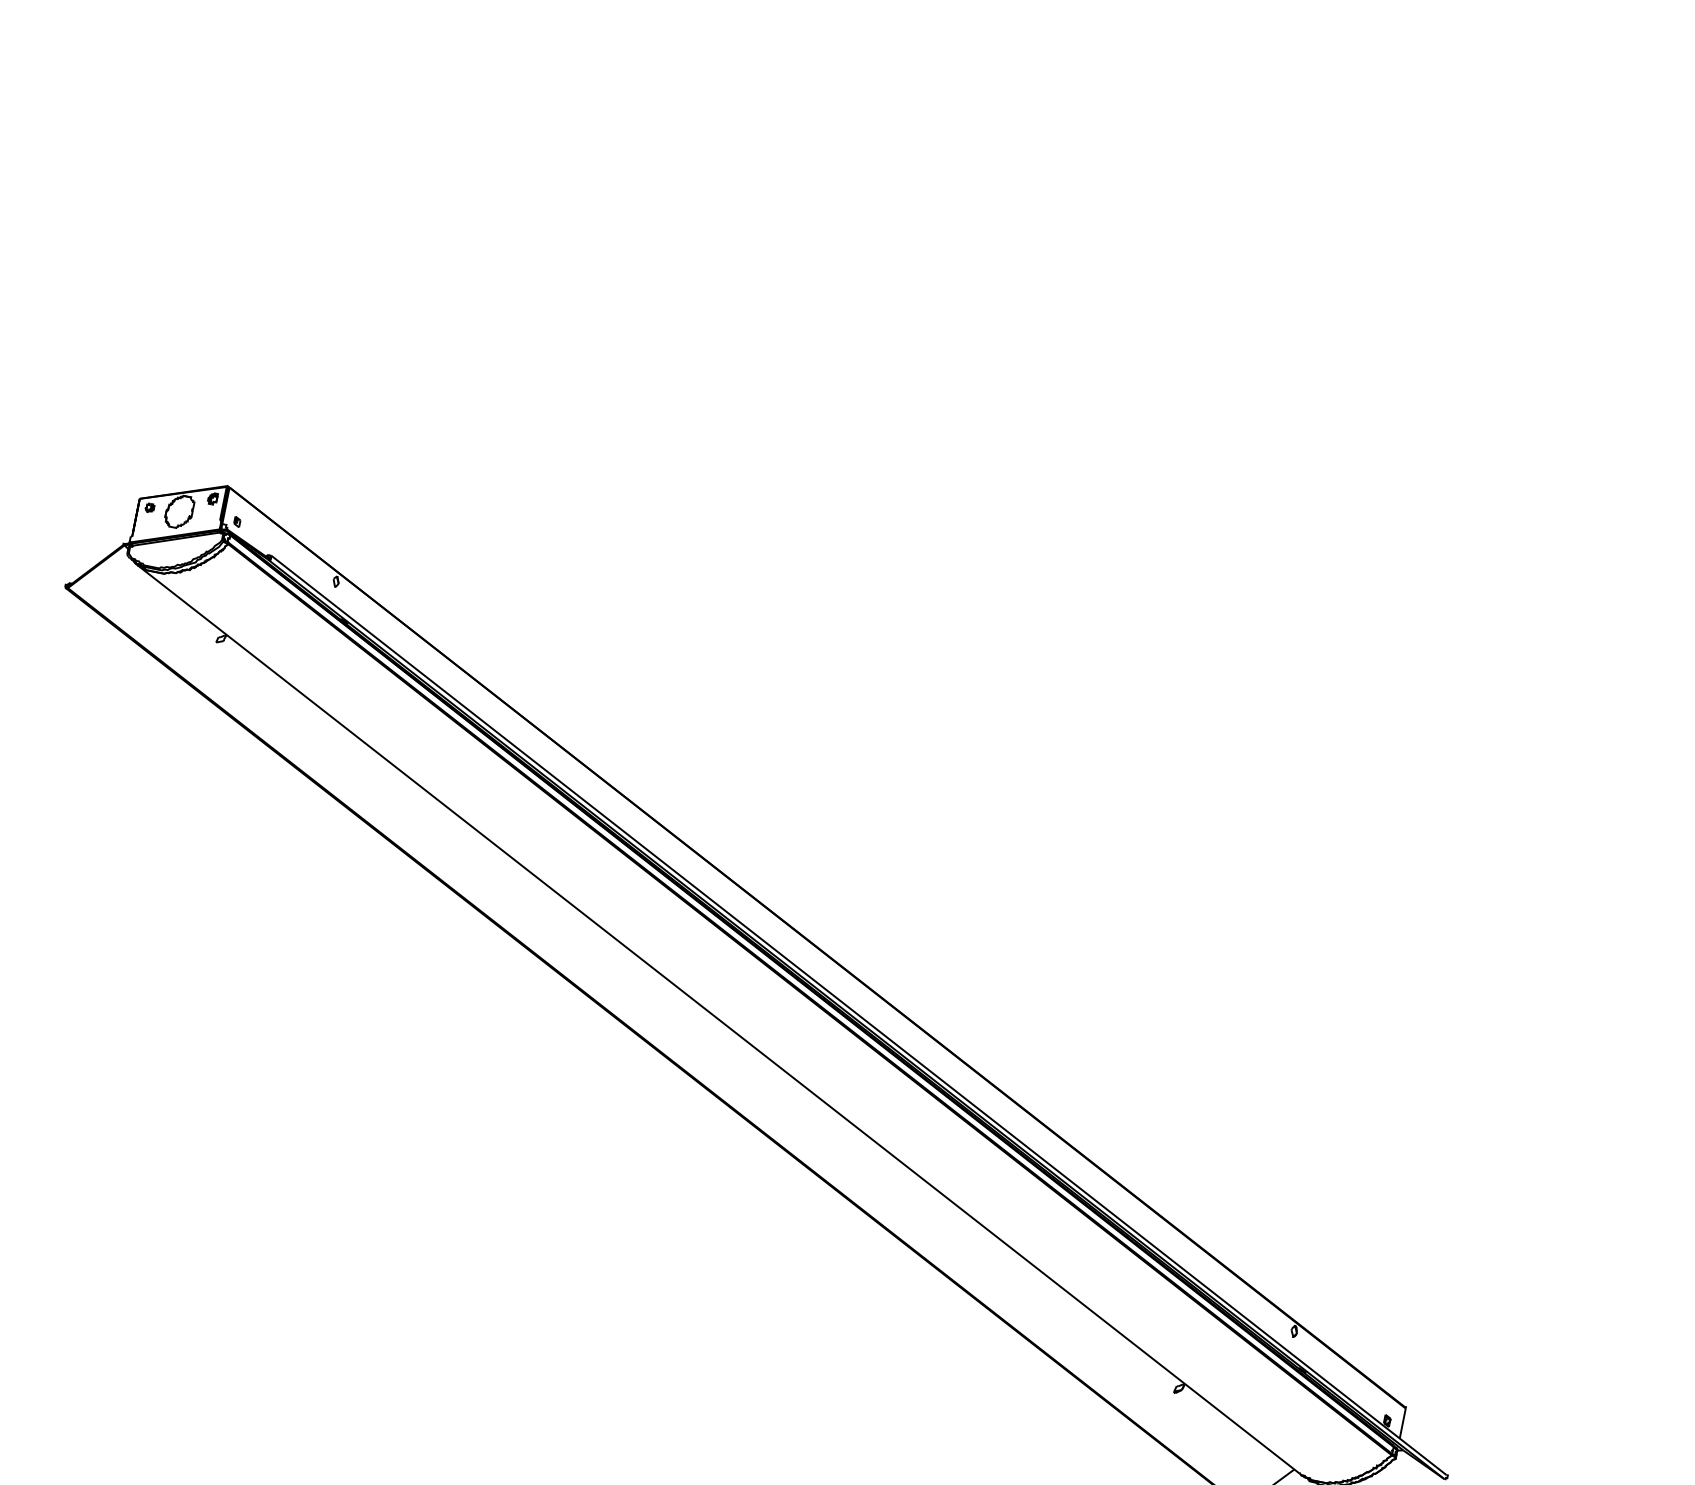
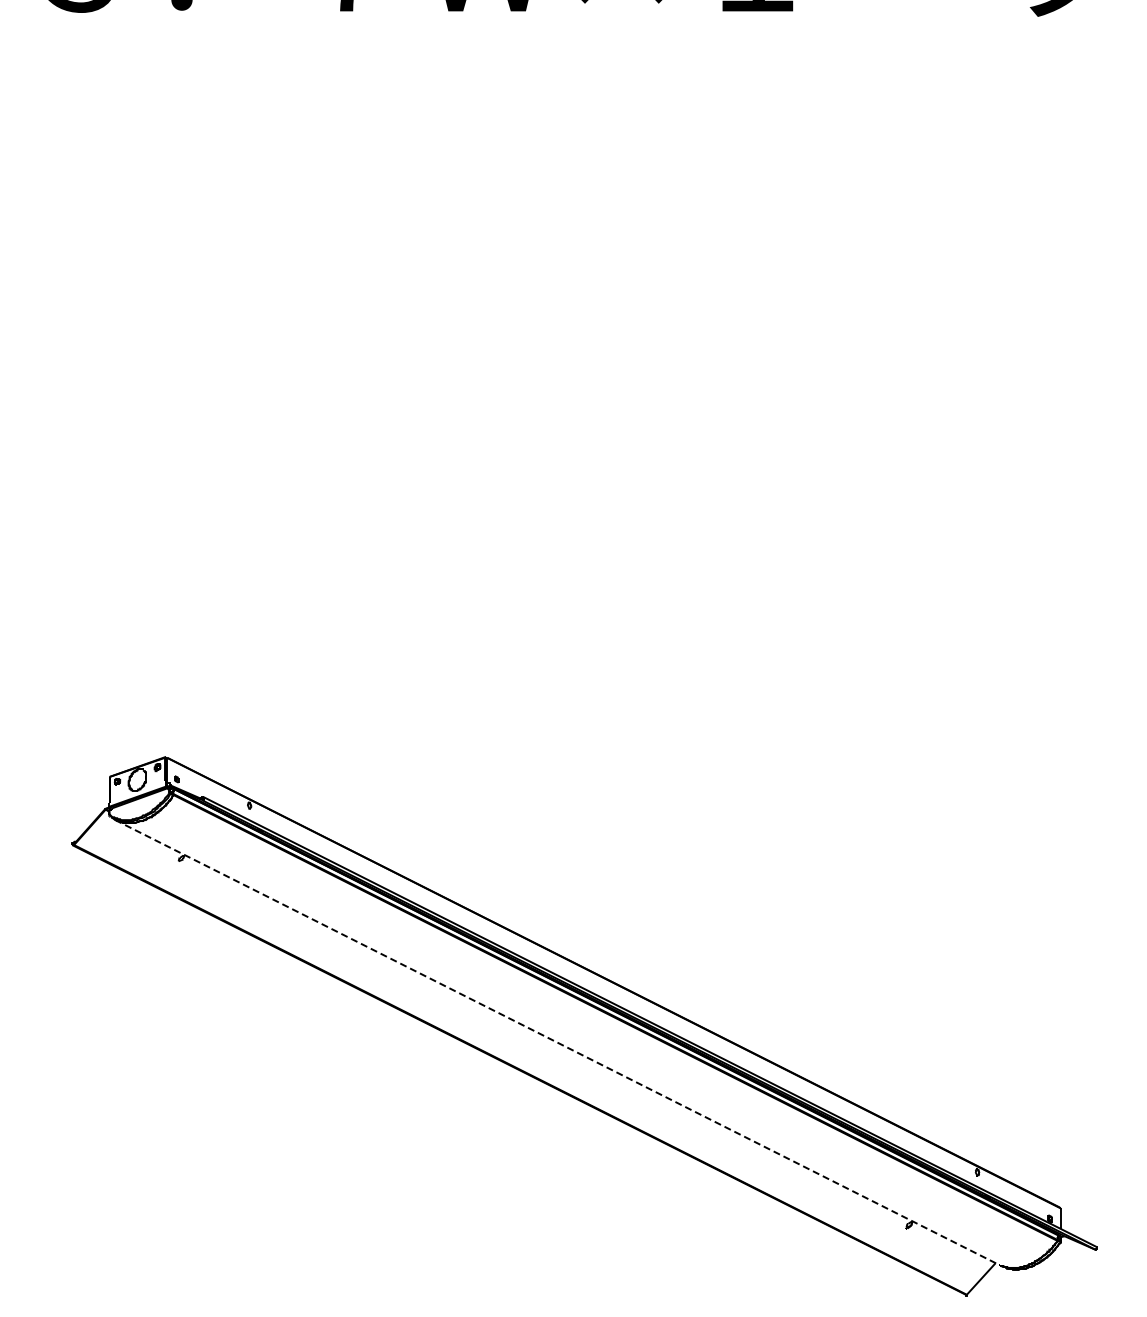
line: (717, 1018) -> (557, 1042), solid -> dashed

